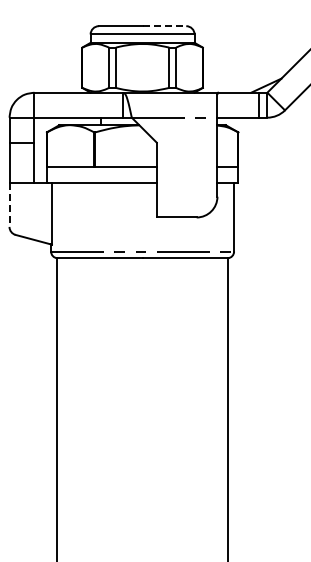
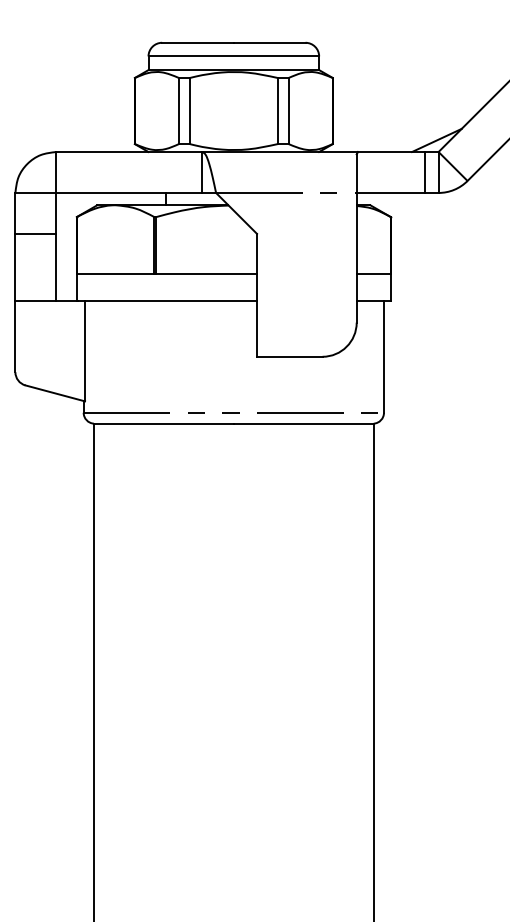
line: (164, 26) -> (269, 43), dashed -> solid
line: (9, 205) -> (15, 337), dashed -> solid

